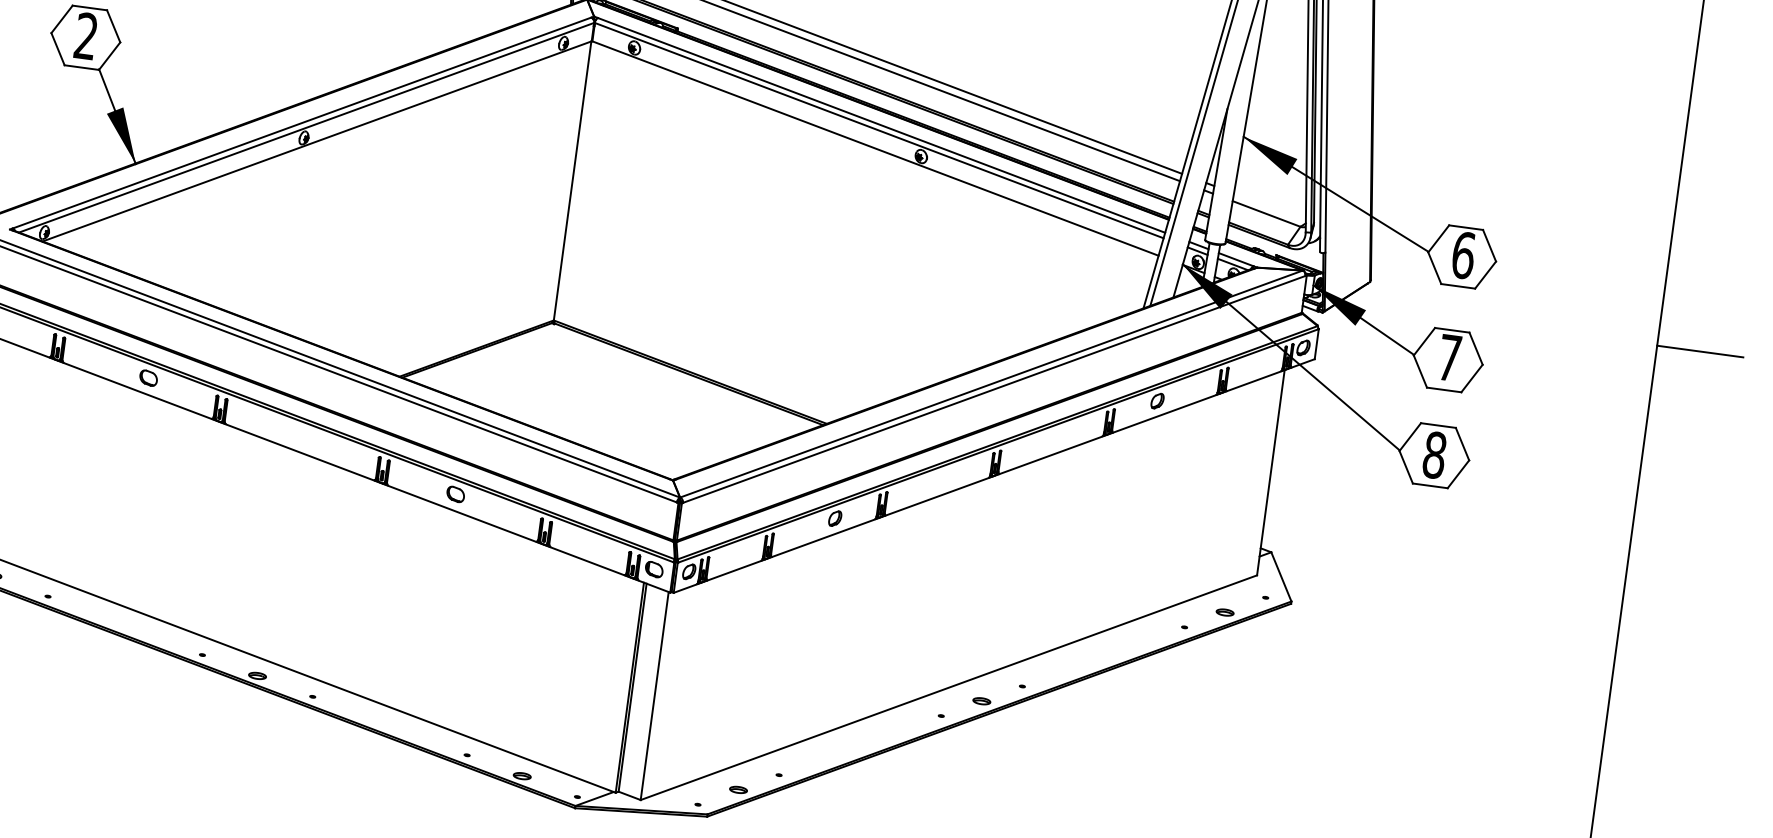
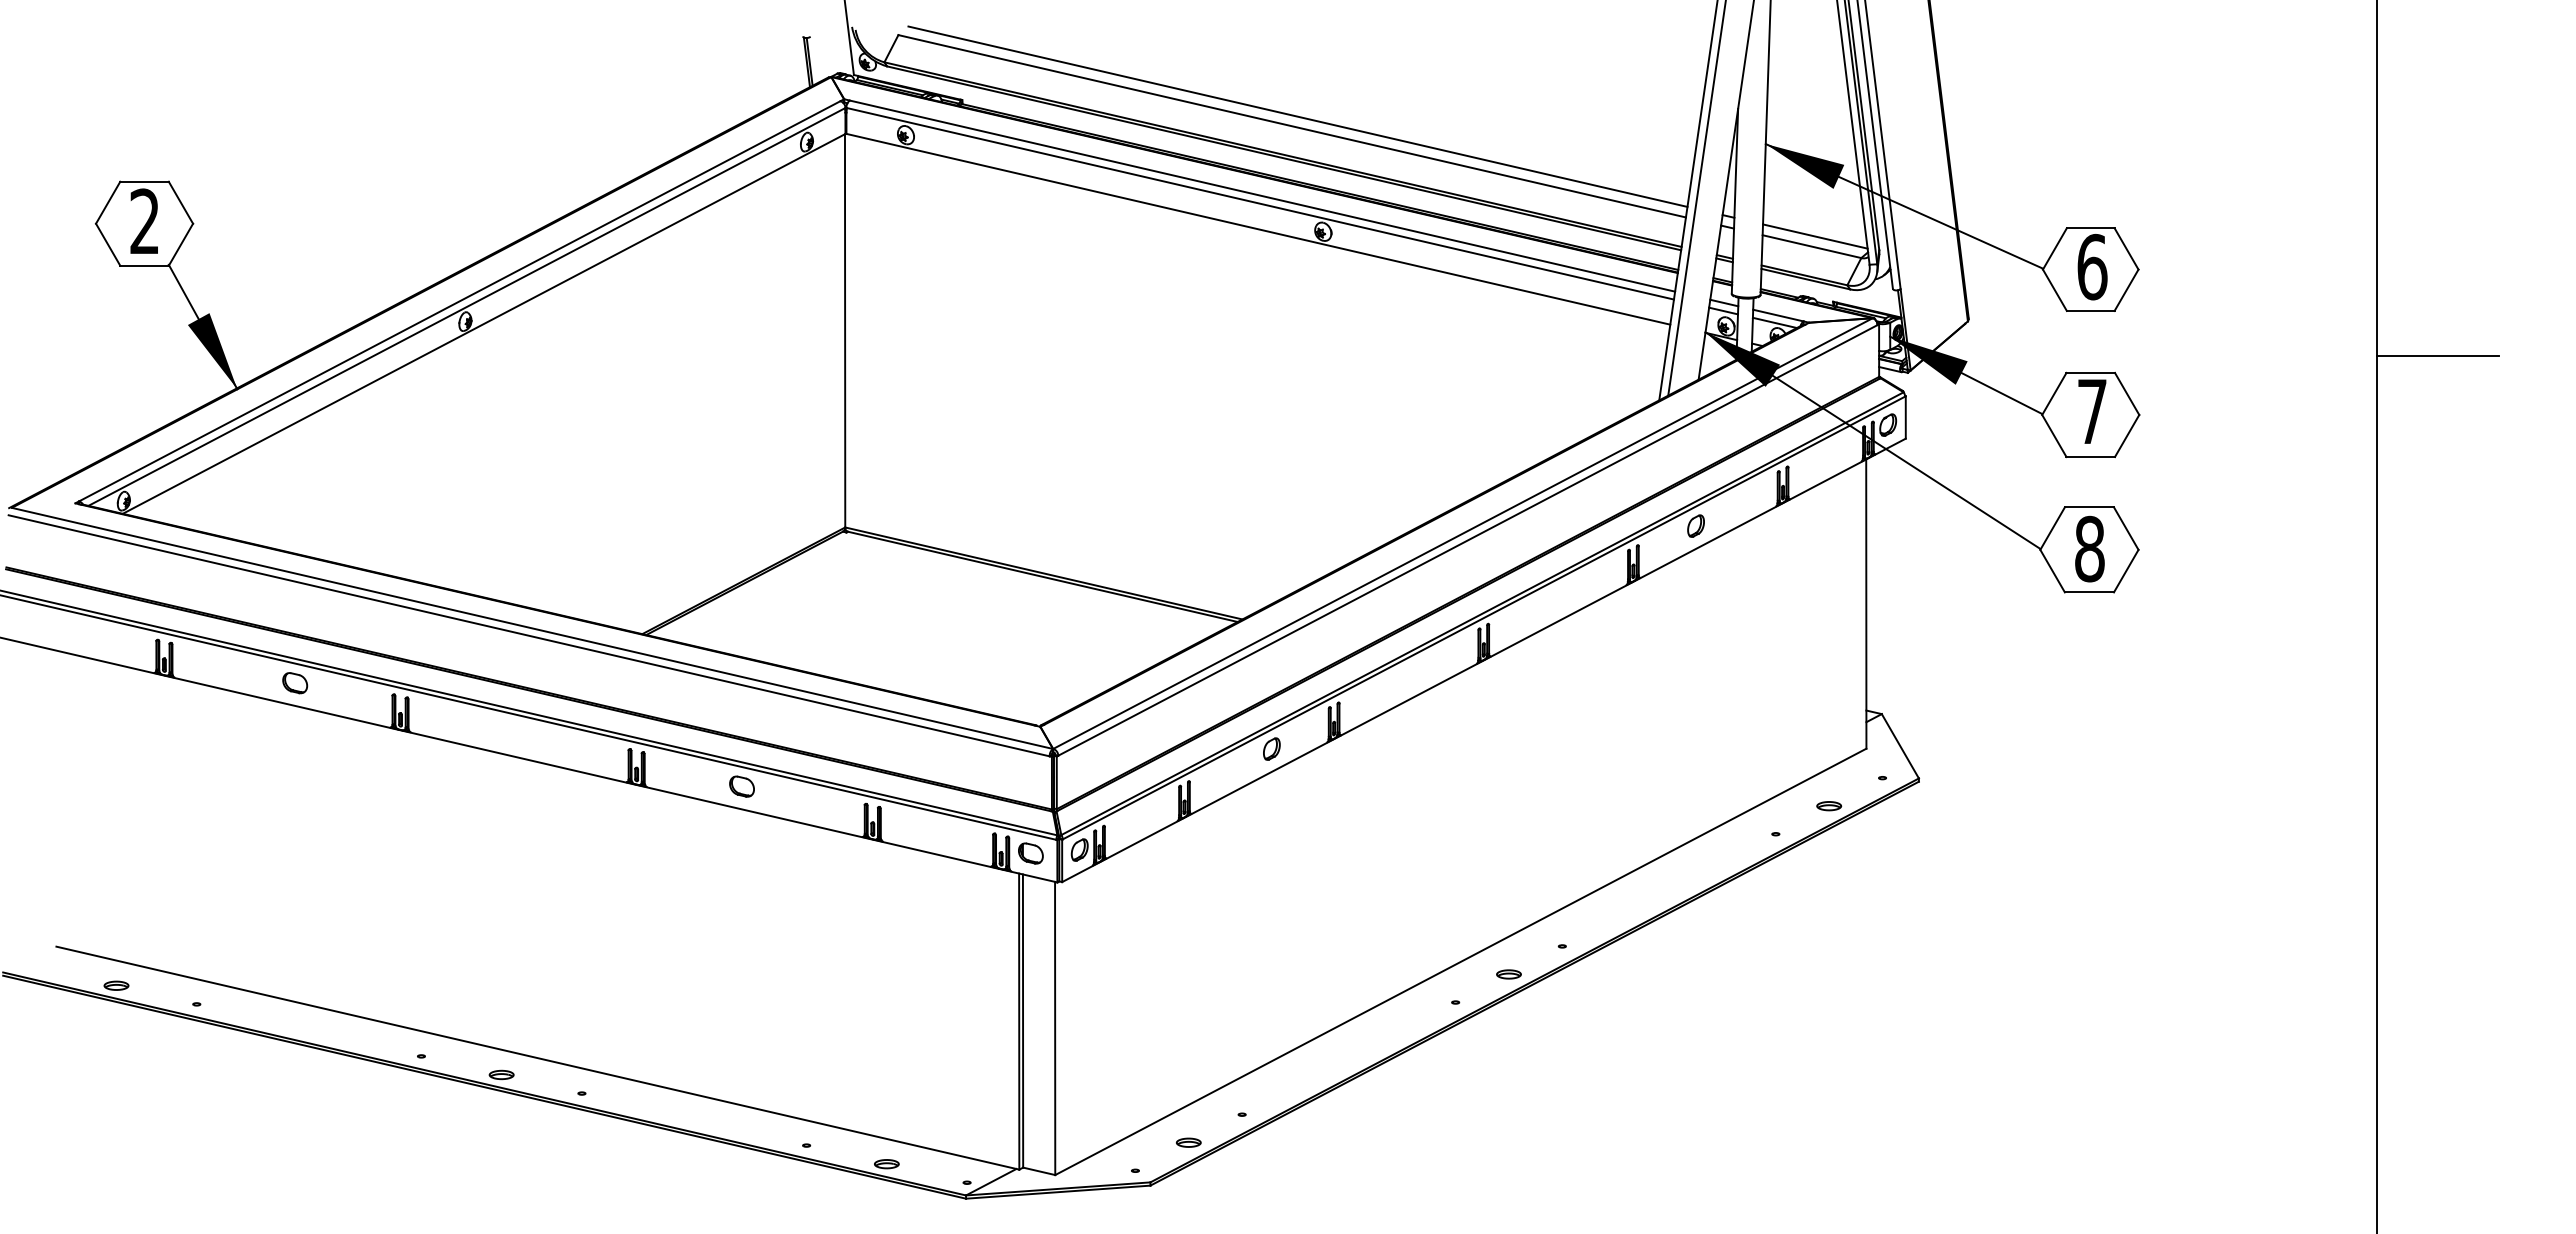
line: (1270, 207) -> (1815, 236), added

